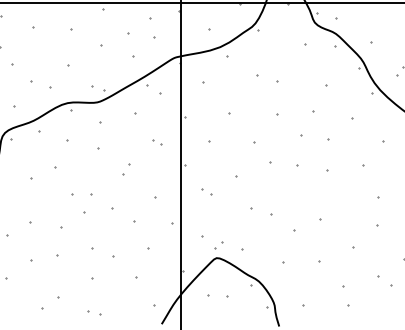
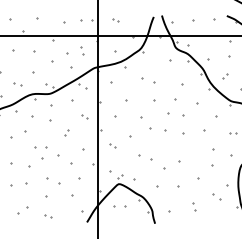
part: (153, 27) -> (82, 50), size x0.62
part: (41, 86) -> (17, 84), size x0.62
part: (347, 296) -> (194, 206), size x0.62

